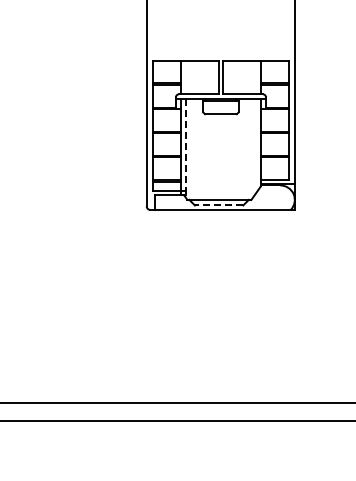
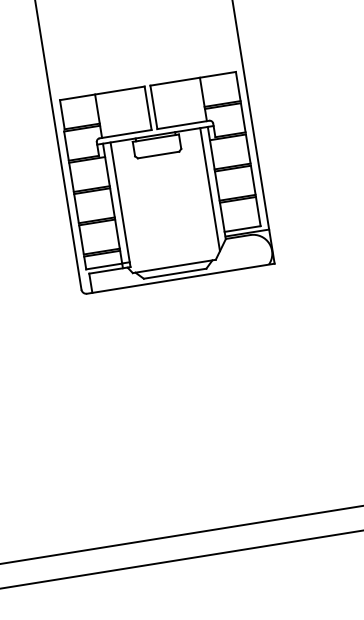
line: (255, 145) -> (209, 188), added
line: (186, 147) -> (120, 205), dashed -> solid
line: (218, 205) -> (174, 273), dashed -> solid

